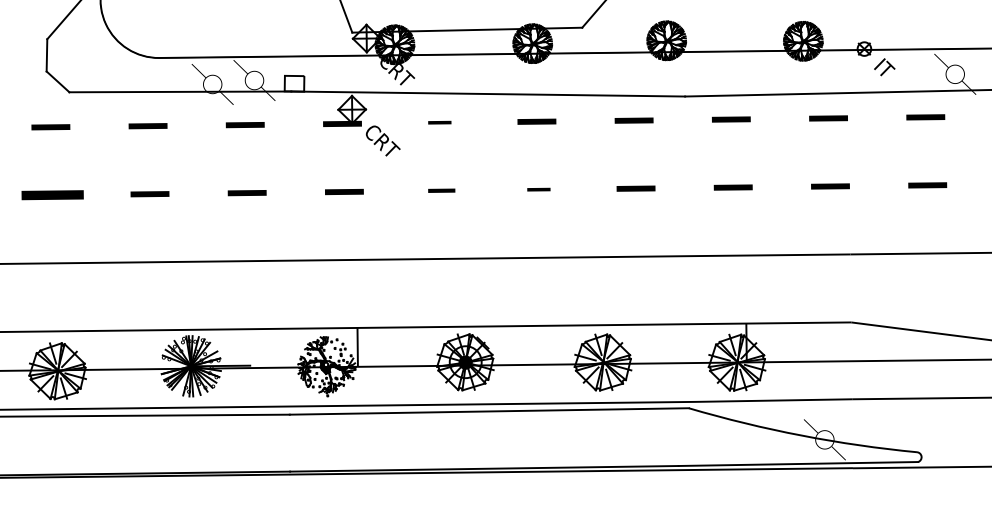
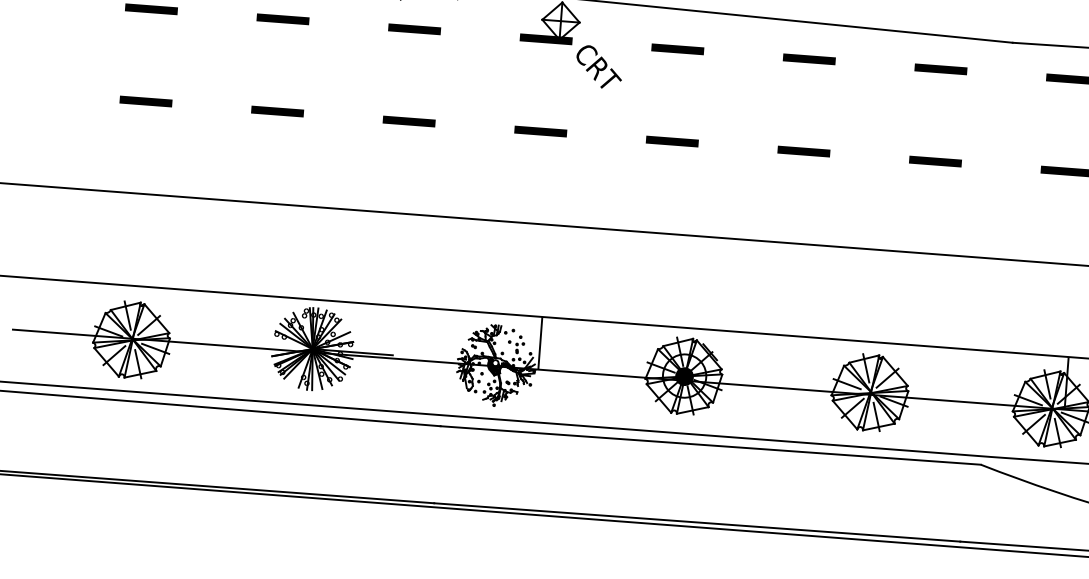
part: (439, 122) -> (677, 48), size x1.67
part: (538, 189) -> (803, 151), size x1.67
part: (441, 190) -> (672, 141), size x1.43
part: (52, 195) -> (145, 101), size x0.62

